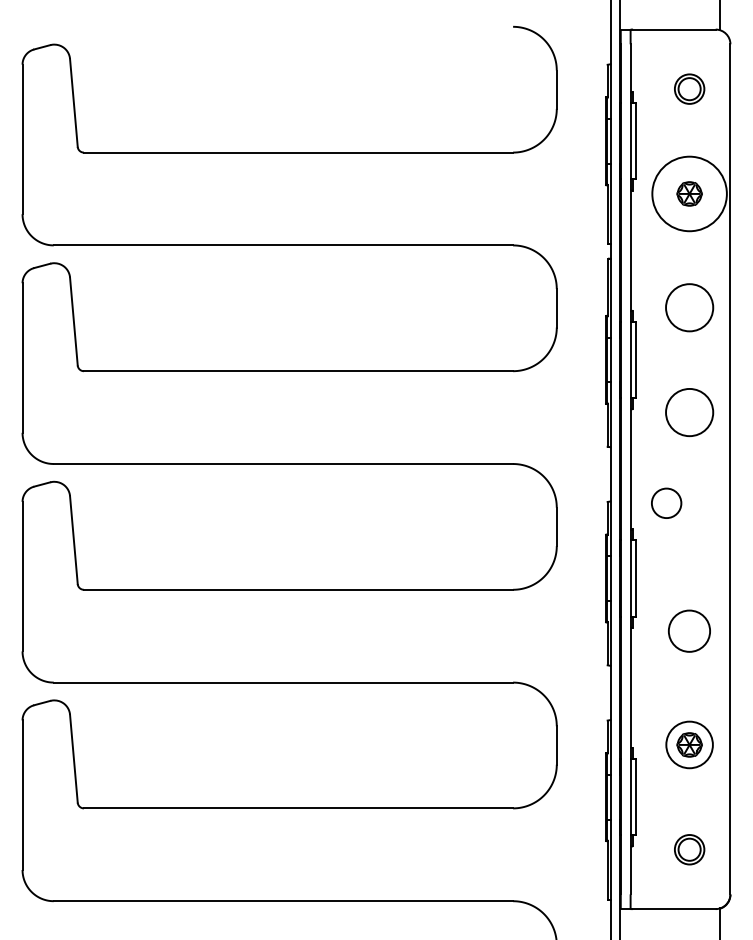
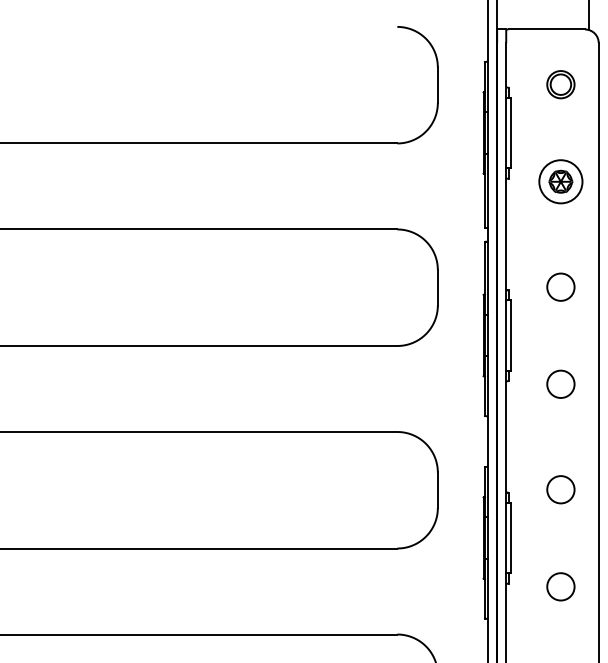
circle: (689, 193) -> (560, 181), size x0.62
circle: (689, 307) -> (560, 286), size x0.62
circle: (689, 412) -> (560, 384), size x0.62
circle: (666, 502) -> (560, 488), moved
circle: (689, 630) -> (560, 586), size x0.71

